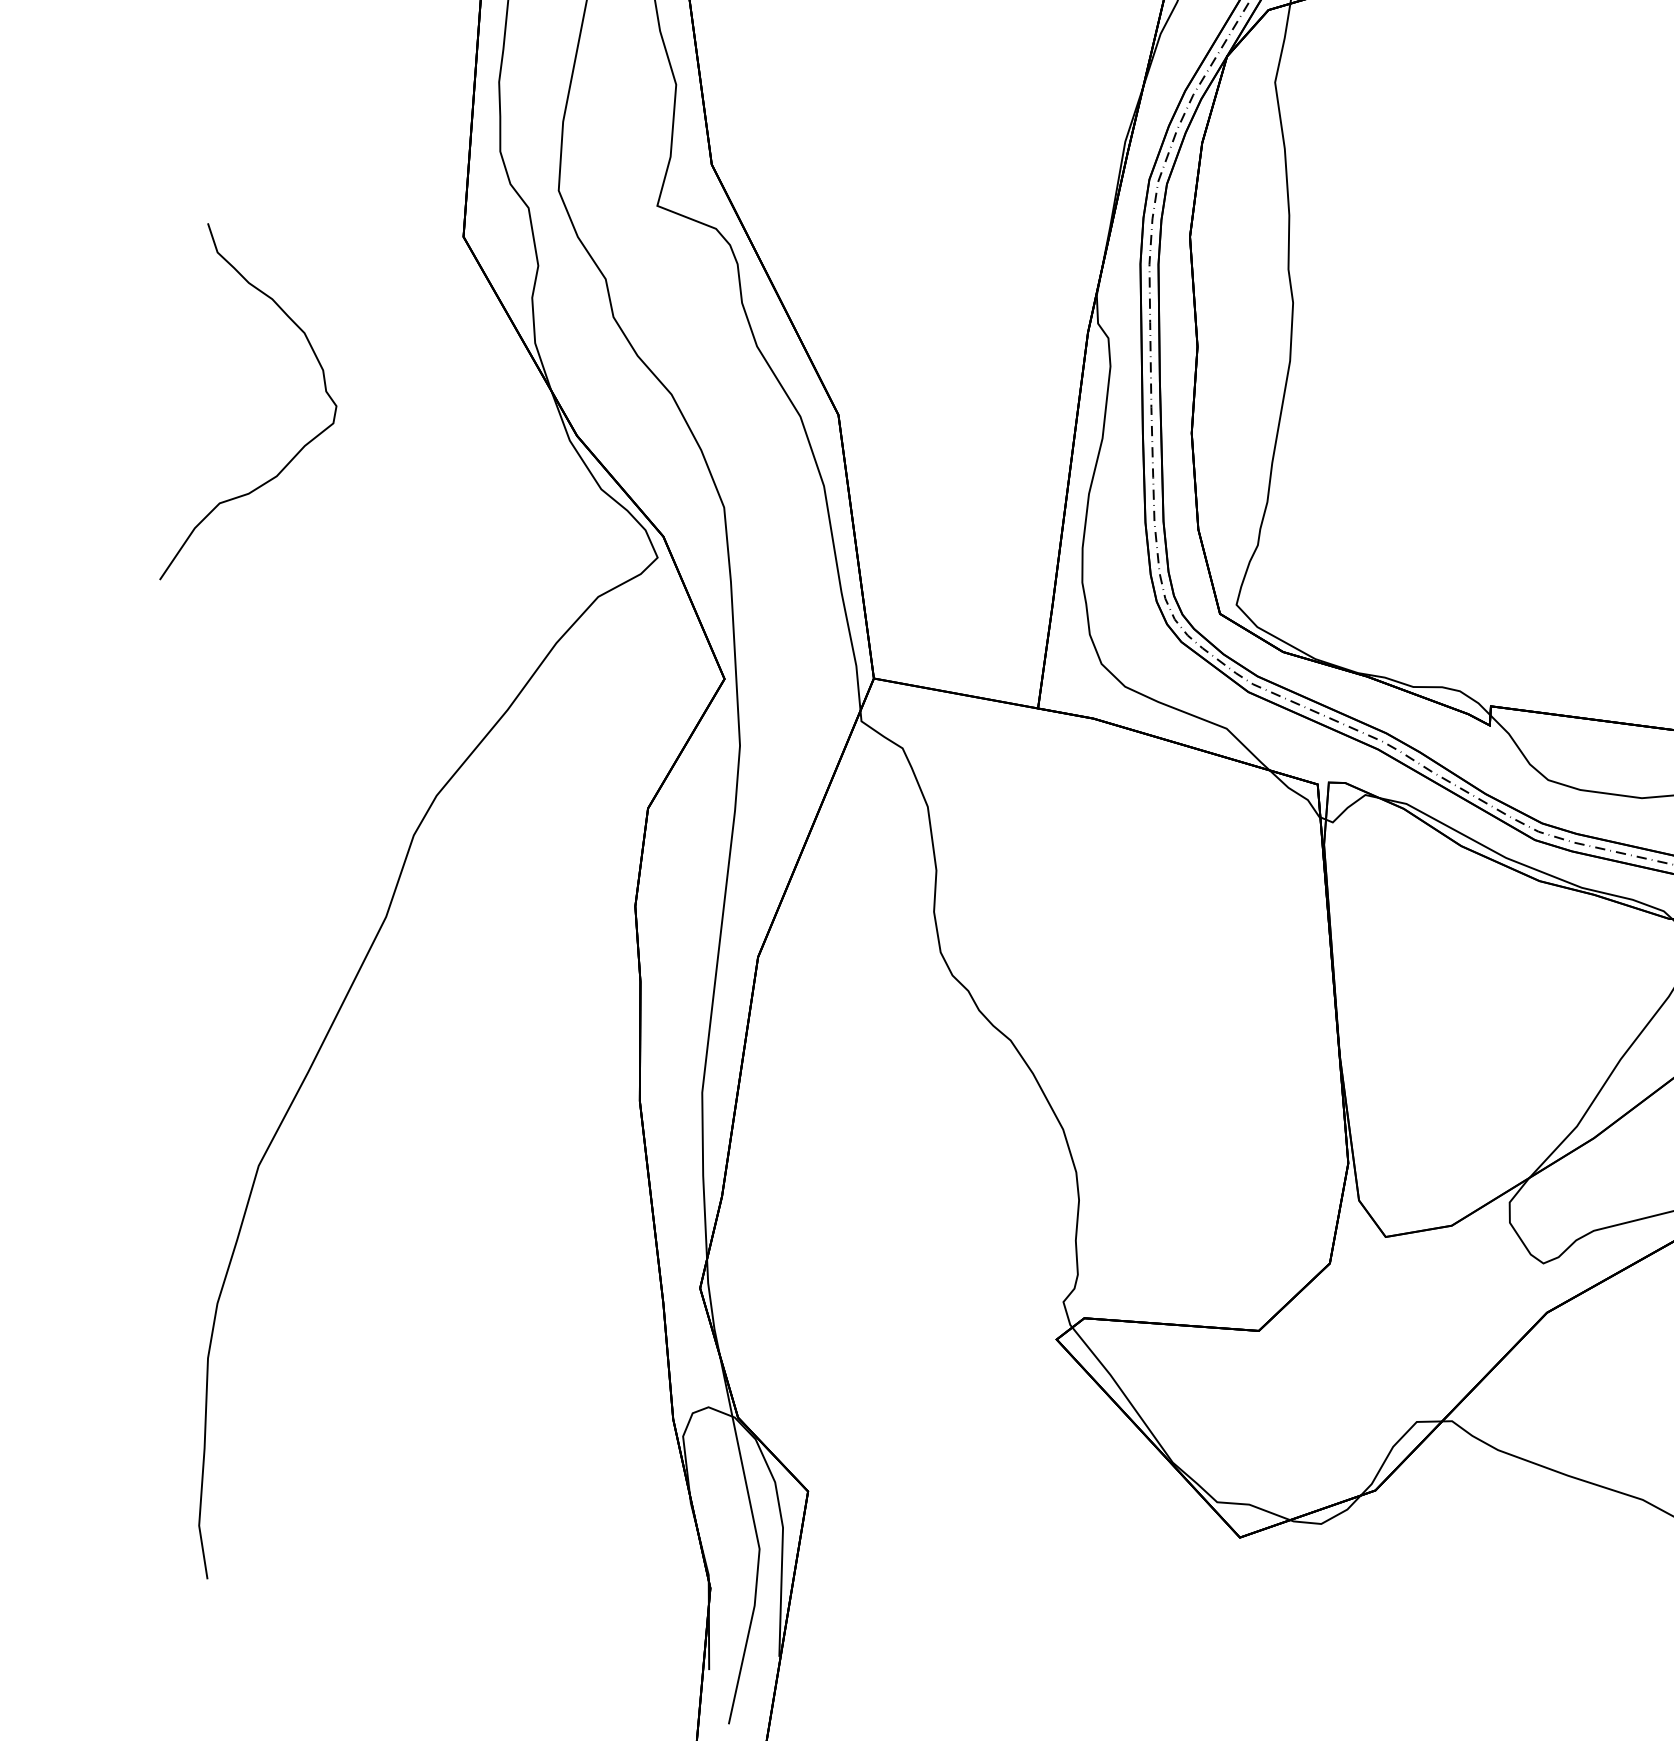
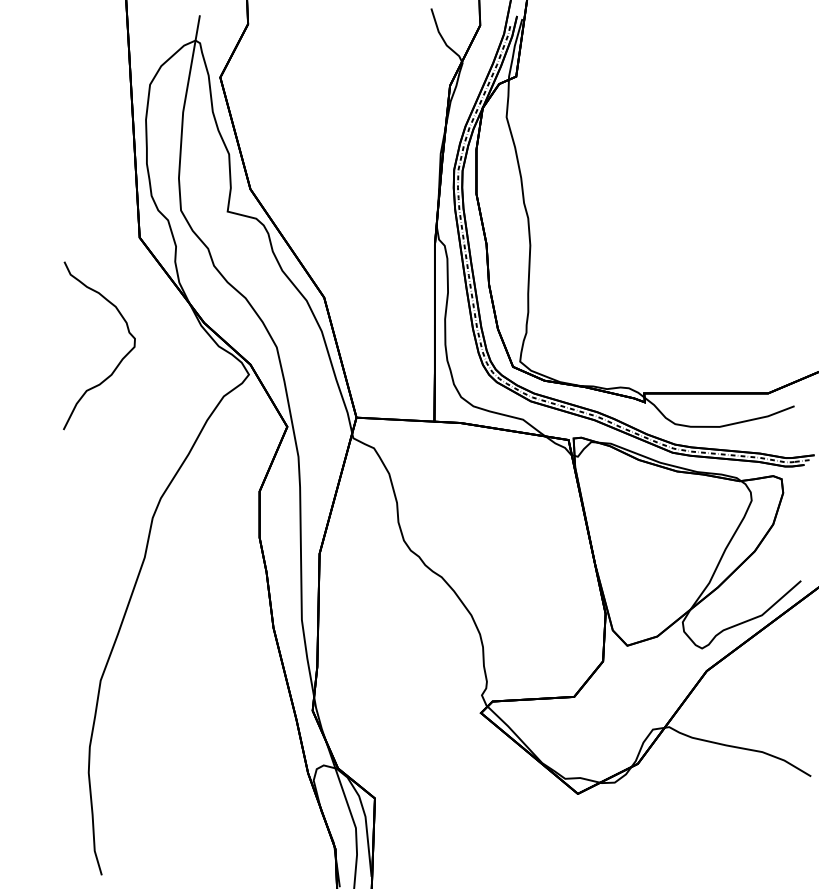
curve: (297, 450) -> (119, 361), moved

